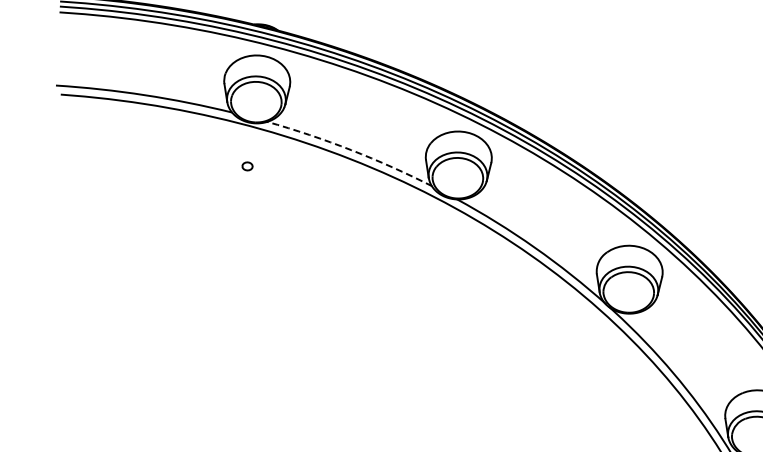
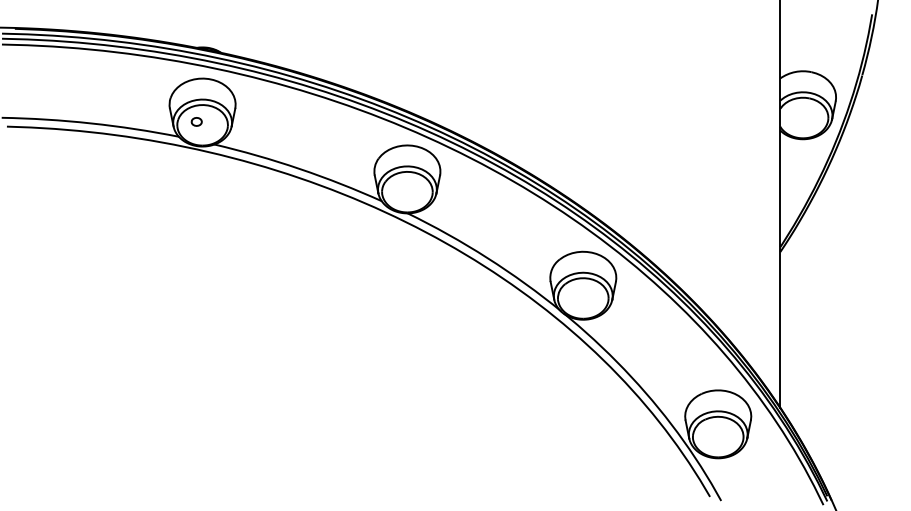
arc: (351, 149) -> (299, 168), dashed -> solid
part: (247, 166) -> (196, 121), moved

